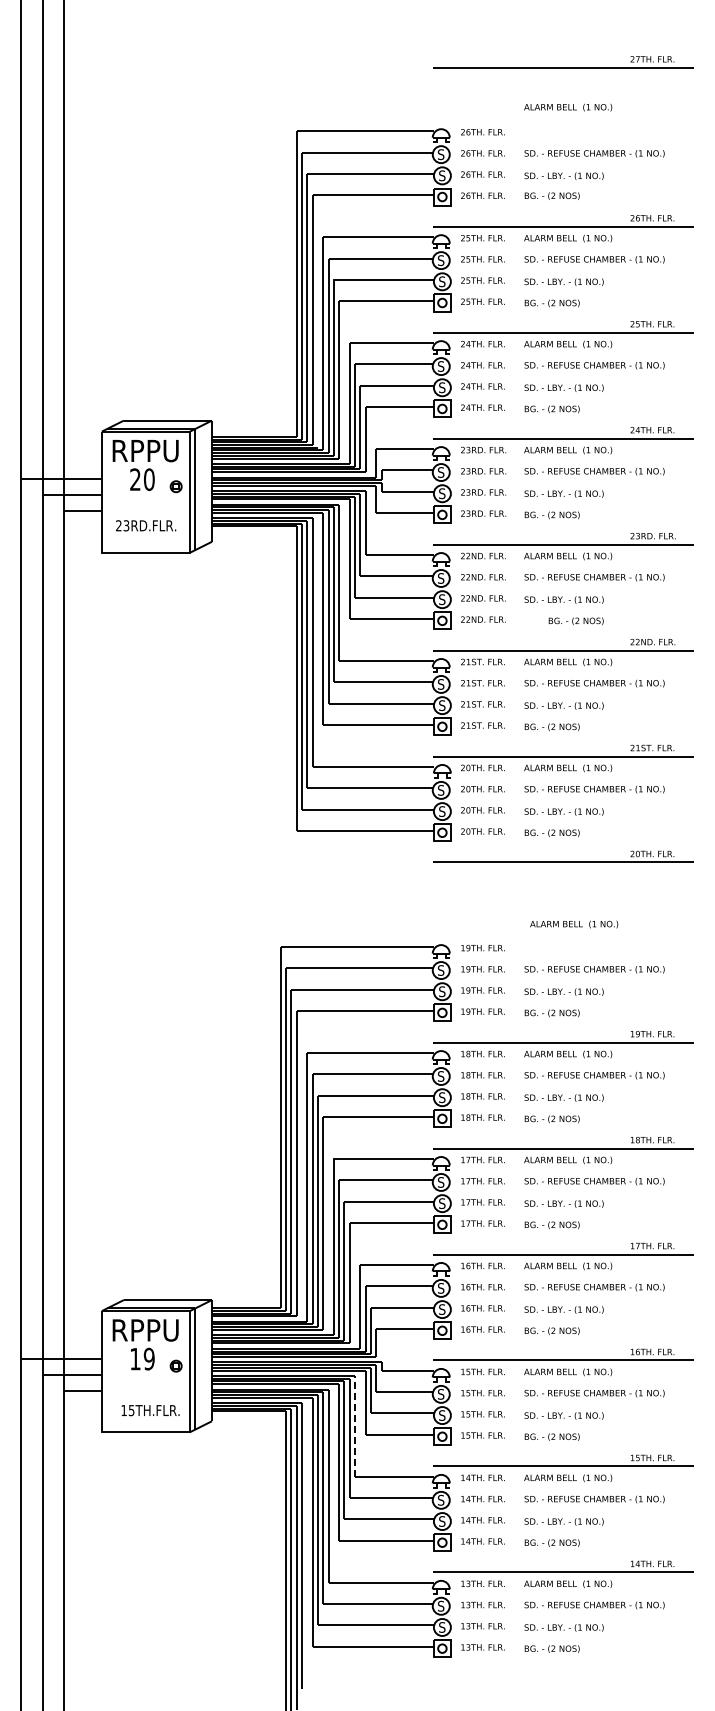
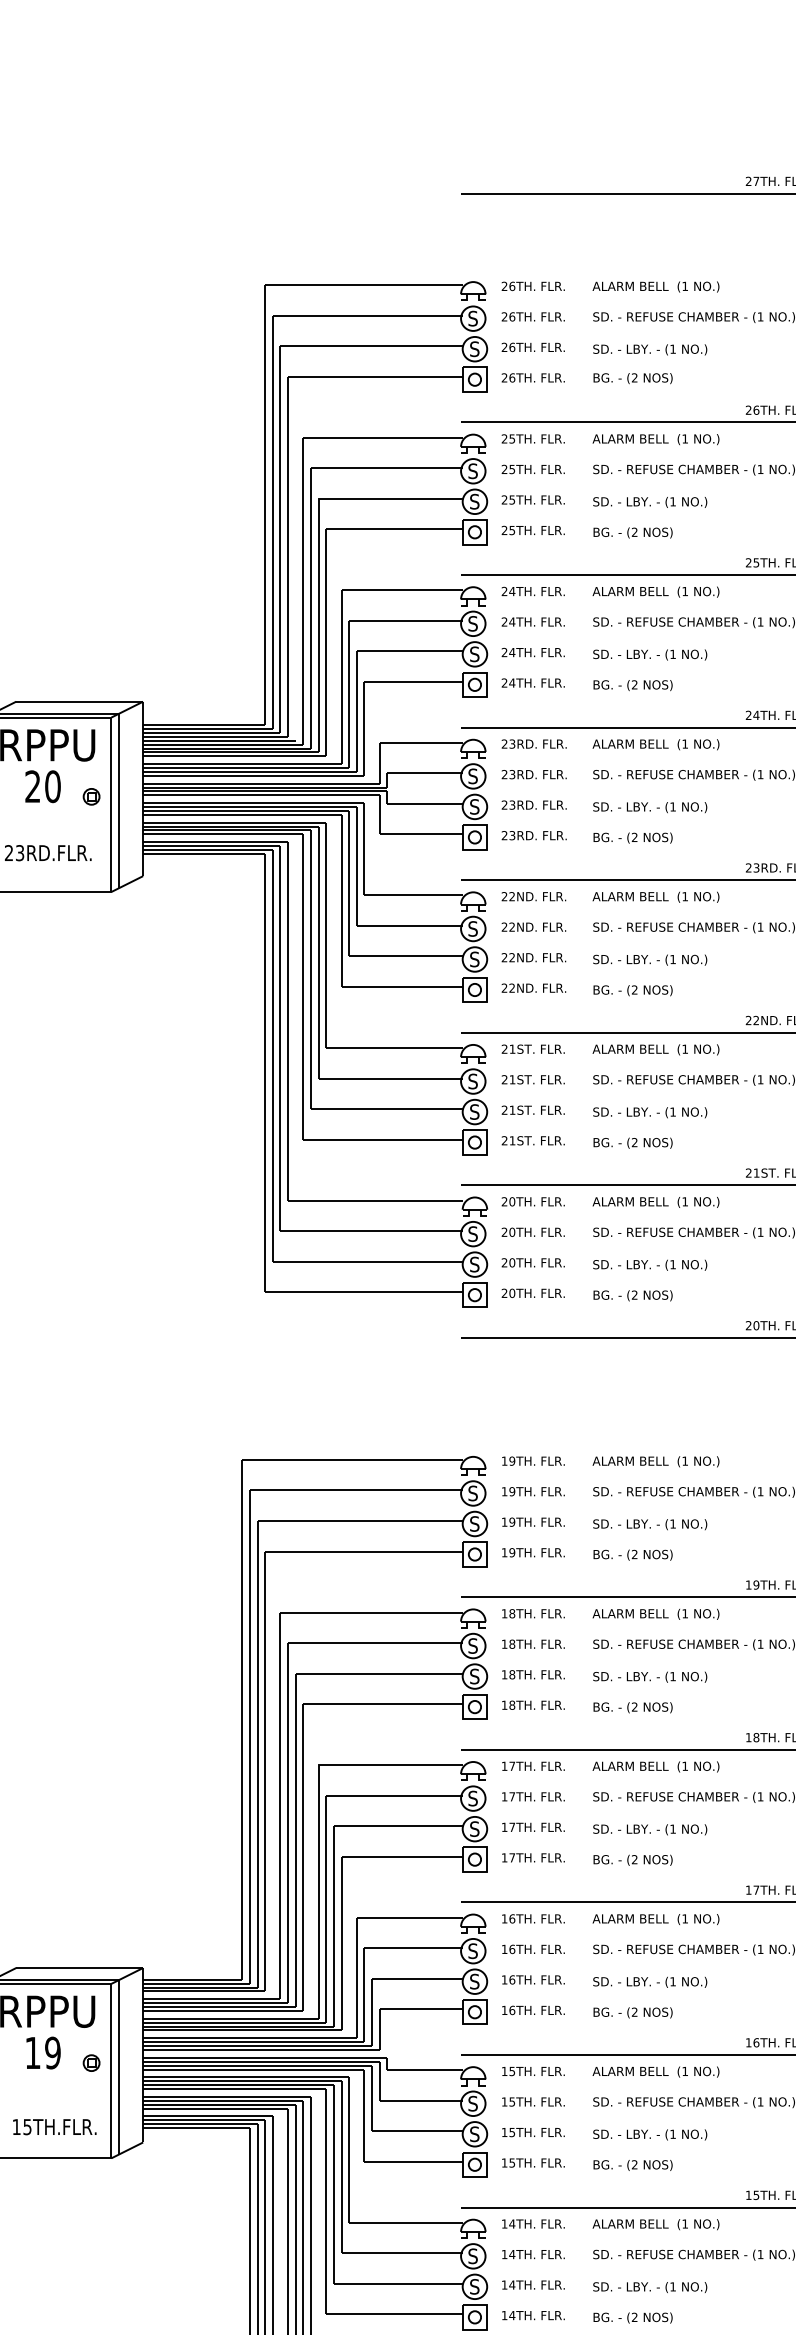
text: (568, 107) -> (656, 286), moved
text: (575, 621) -> (632, 990), moved
text: (574, 924) -> (656, 1461), moved
line: (355, 1426) -> (349, 2150), dashed -> solid

